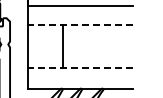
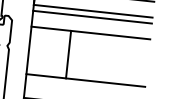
line: (79, 11) -> (91, 17), added
line: (80, 25) -> (91, 33), dashed -> solid
line: (80, 67) -> (86, 80), dashed -> solid

